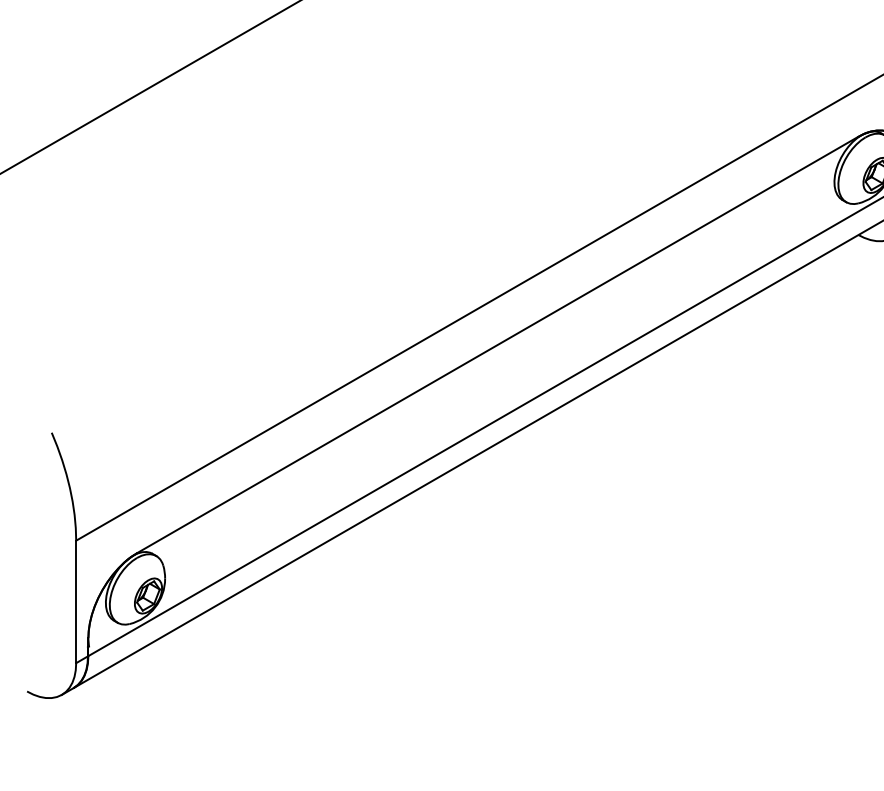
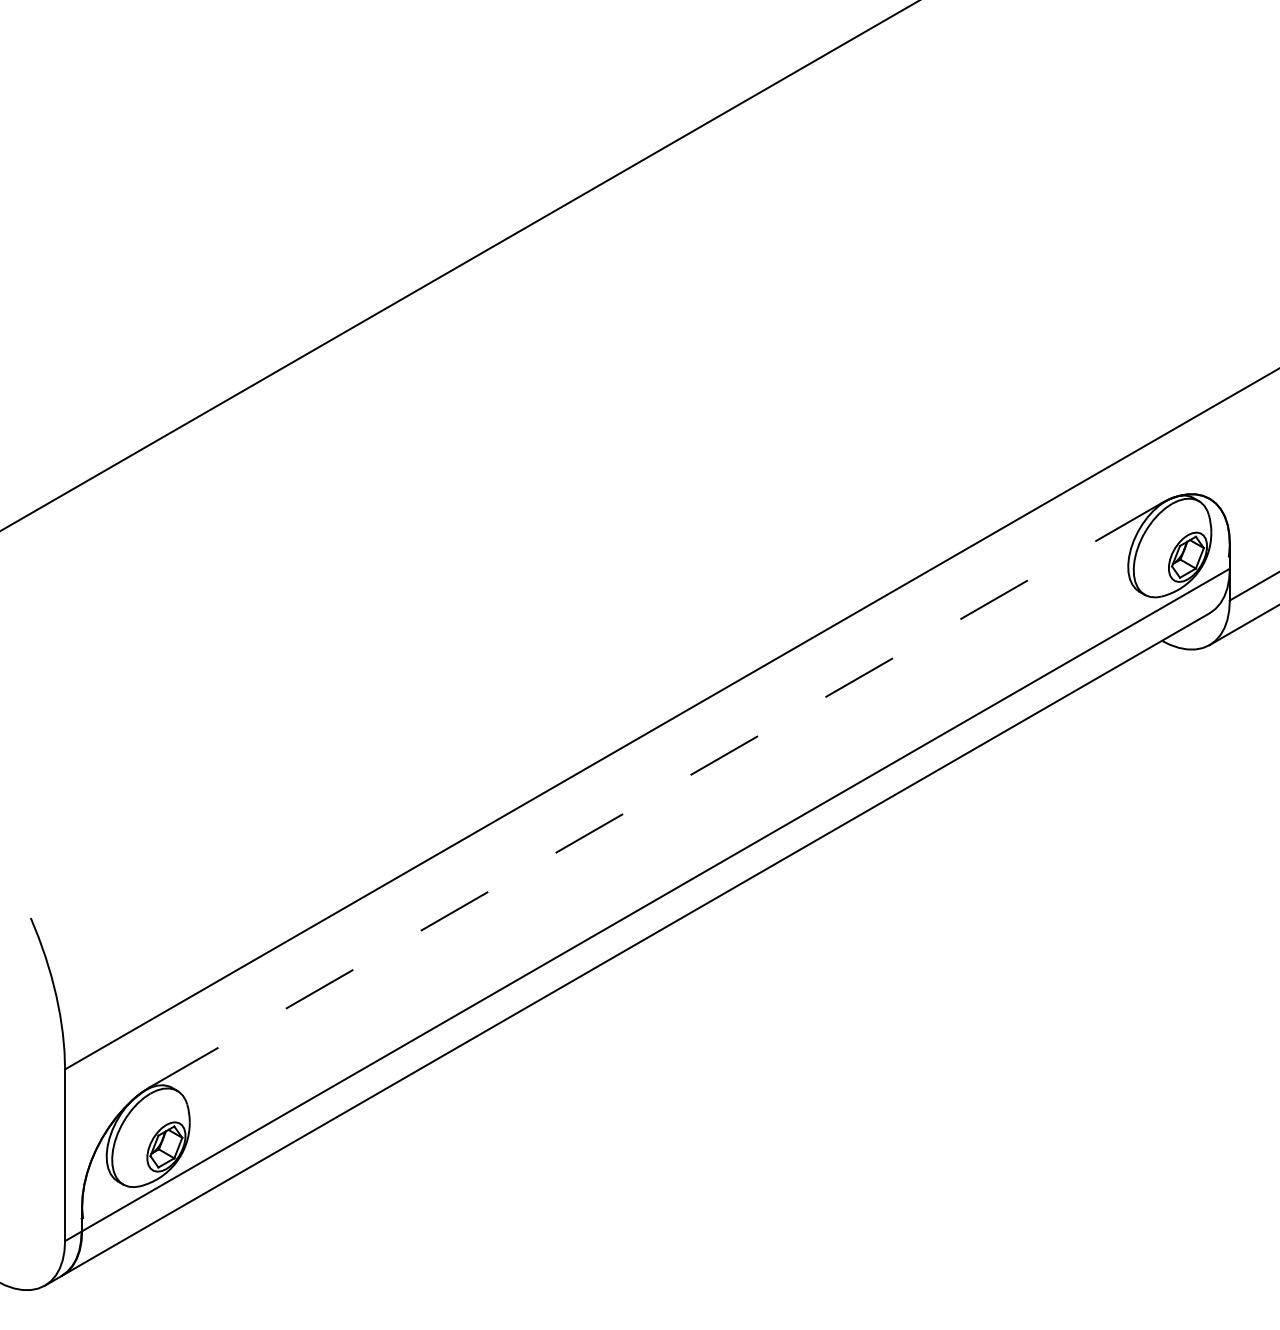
line: (498, 344) -> (656, 794), solid -> dashed

